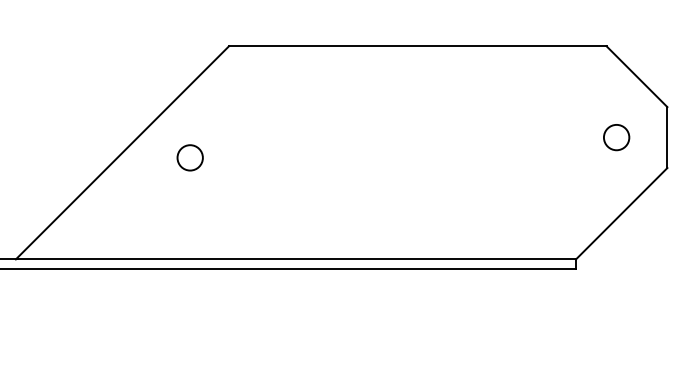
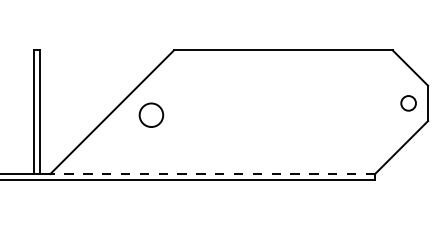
circle: (616, 137) -> (408, 103), moved
circle: (190, 156) -> (151, 114), size x1.6
line: (297, 260) -> (213, 174), solid -> dashed

